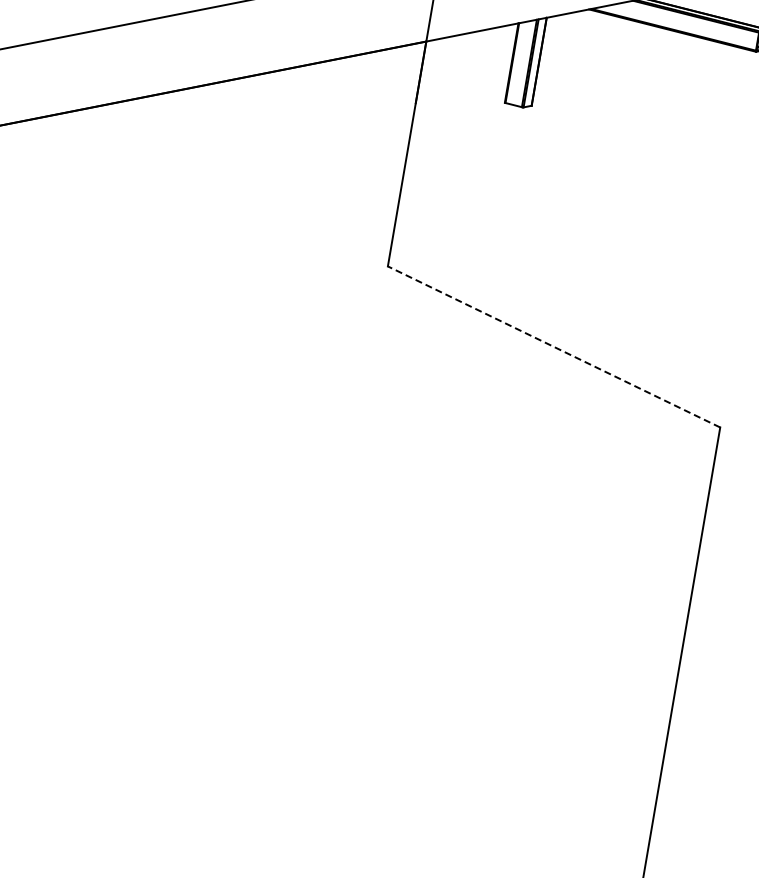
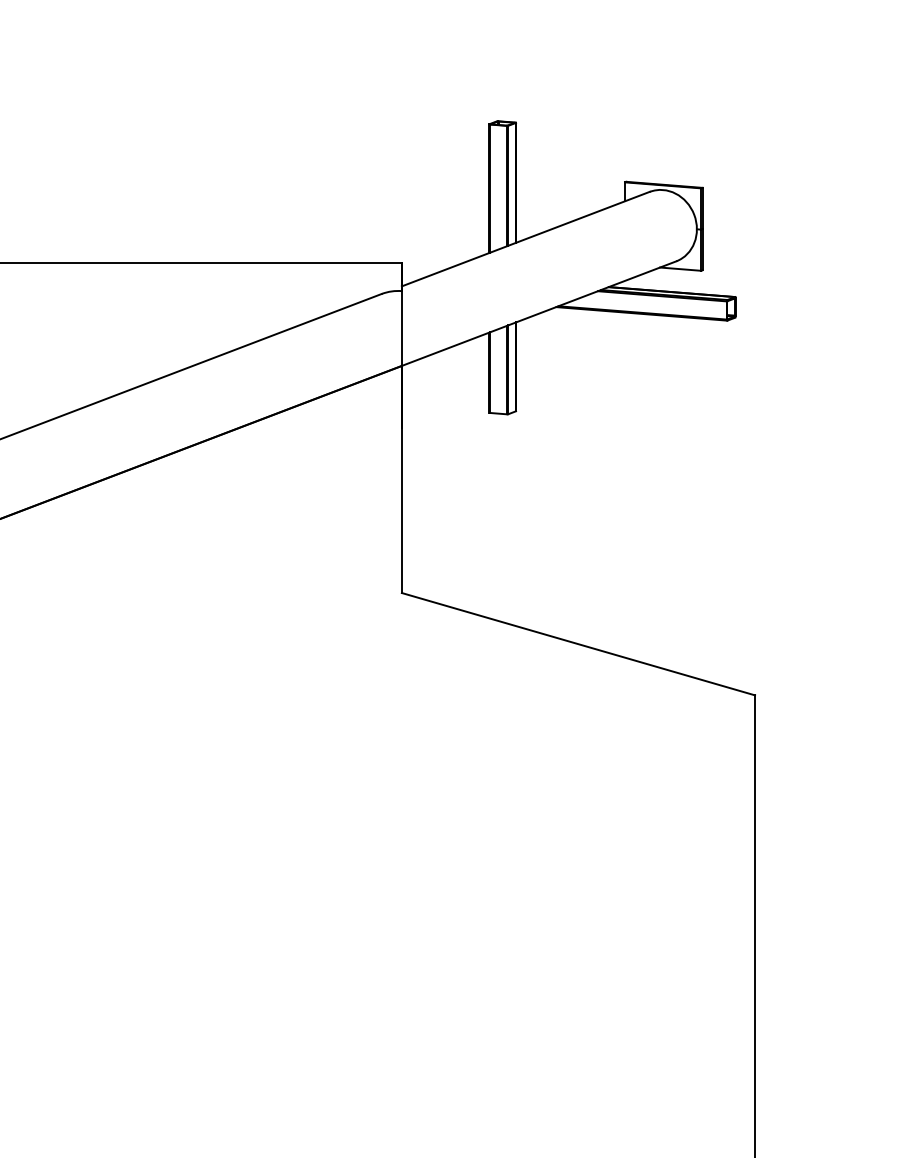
line: (554, 347) -> (578, 644), dashed -> solid

